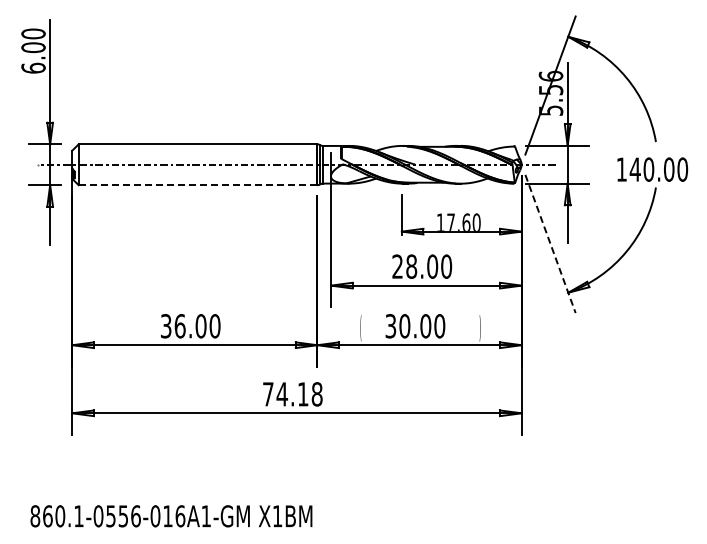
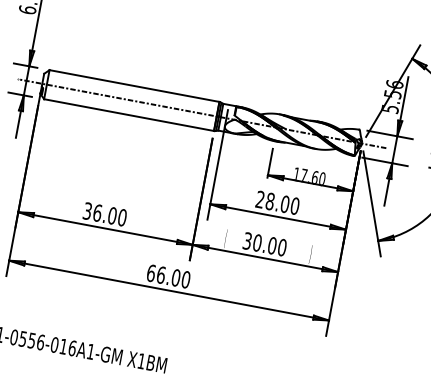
line: (198, 185) -> (129, 115), dashed -> solid
line: (550, 244) -> (371, 204), dashed -> solid
text: (292, 394) -> (168, 276), 74.18 -> 66.00

